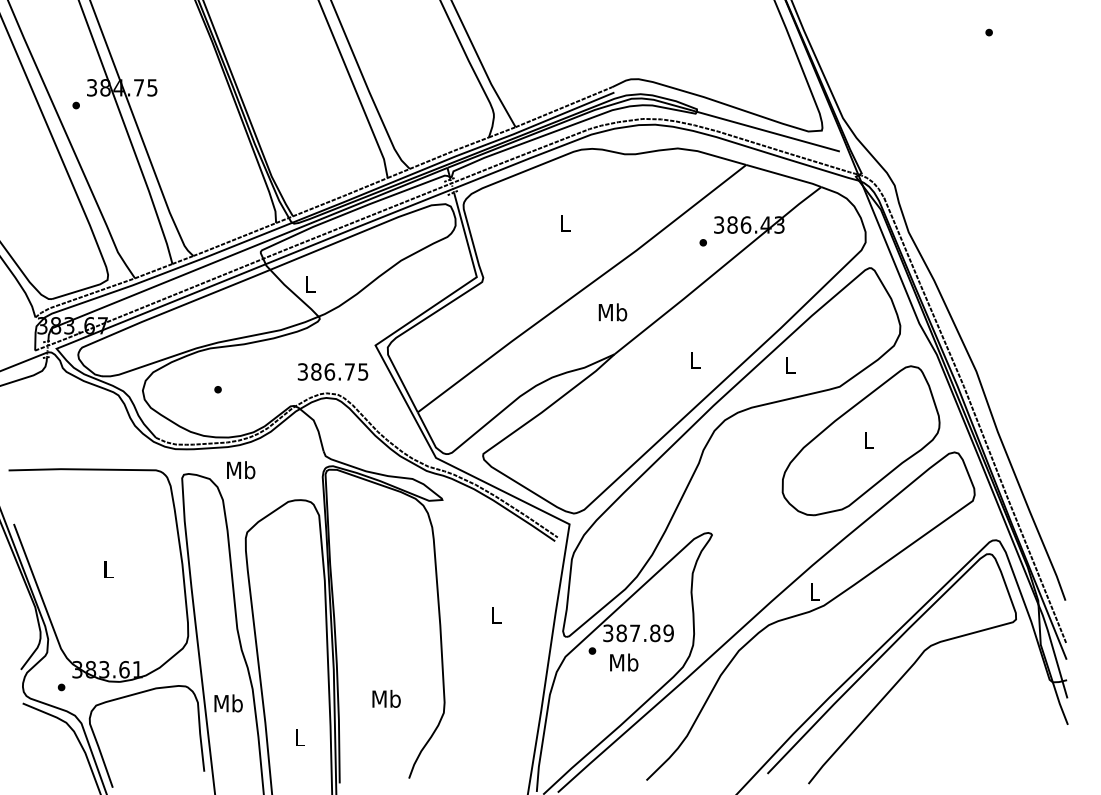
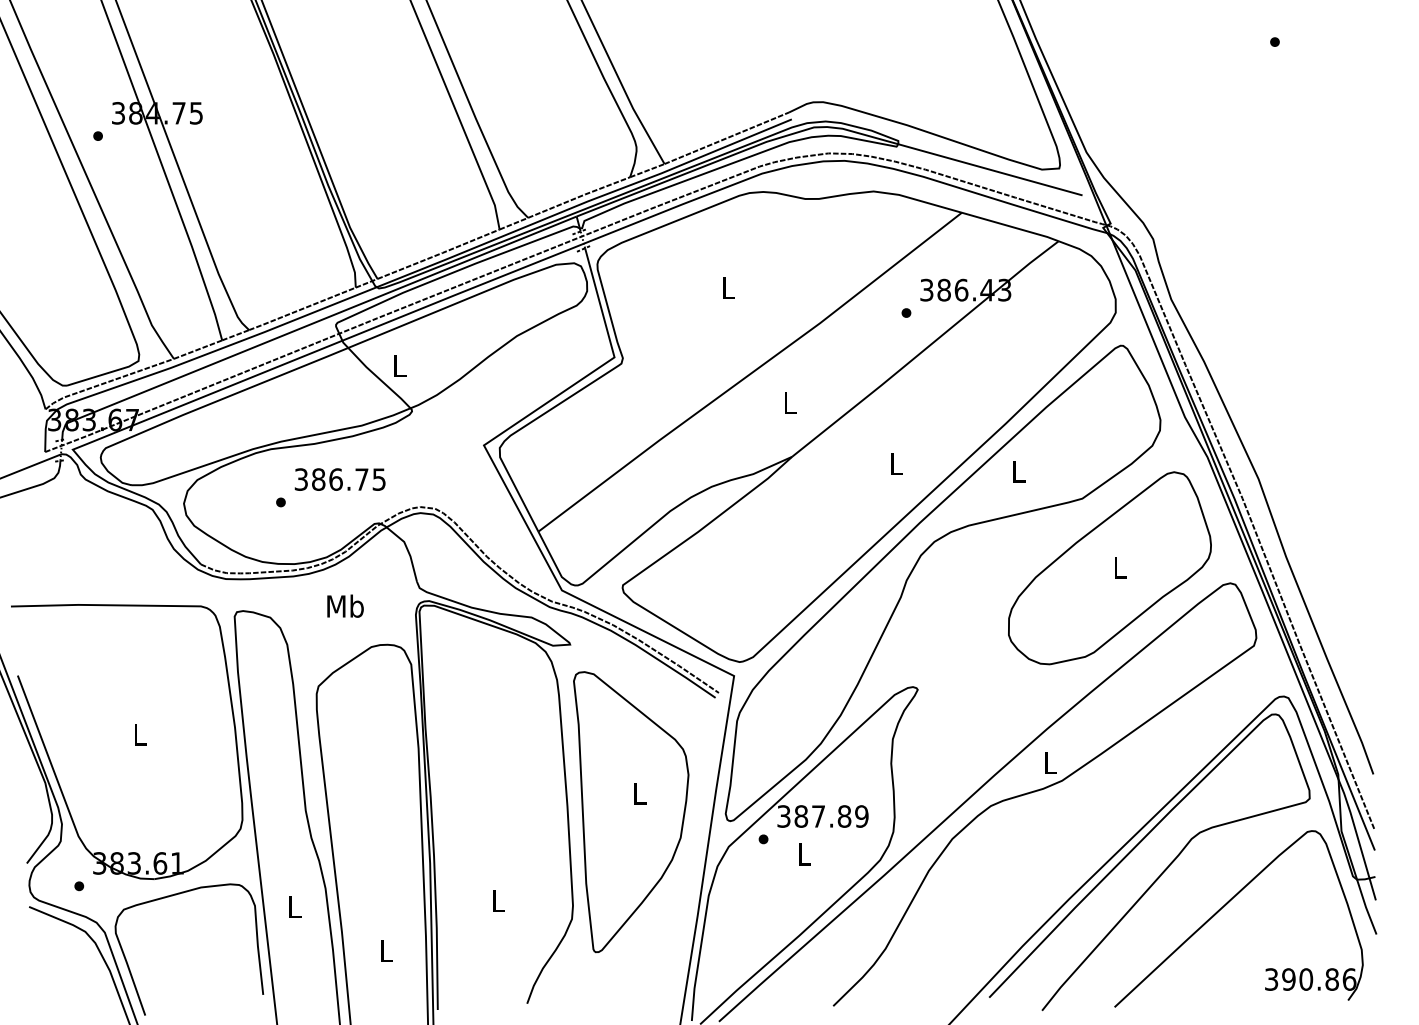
text: (612, 312) -> (789, 402), Mb -> L
text: (332, 371) -> (339, 478), moved
text: (241, 470) -> (345, 606), moved
part: (489, 629) -> (630, 811), added
text: (624, 662) -> (804, 854), Mb -> L
text: (386, 698) -> (498, 900), Mb -> L
part: (951, 702) -> (1226, 905), added
text: (228, 703) -> (294, 906), Mb -> L

